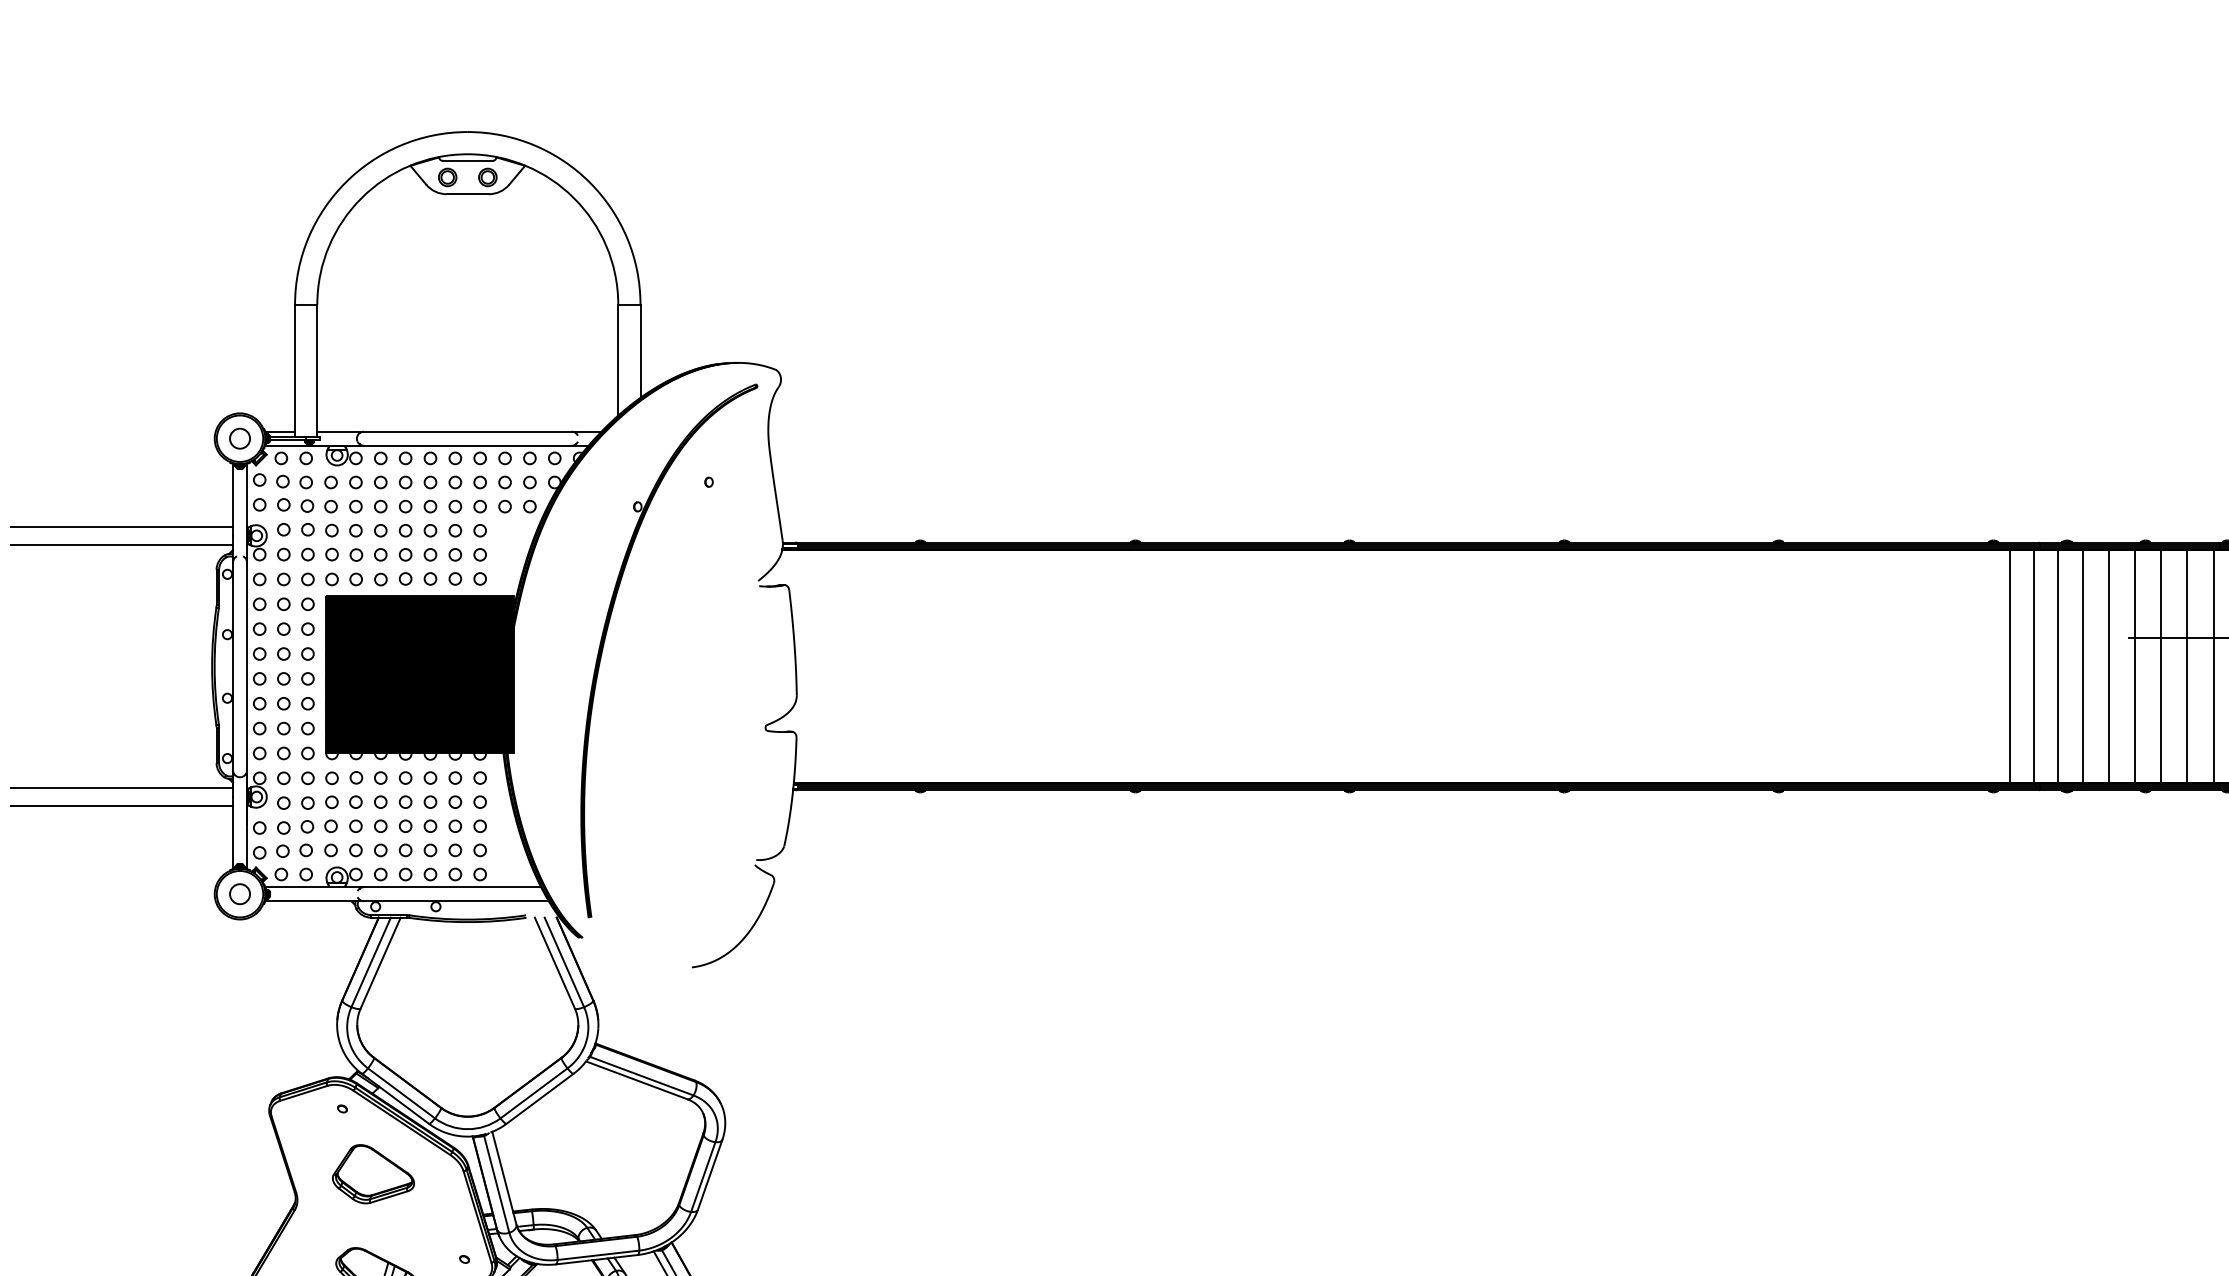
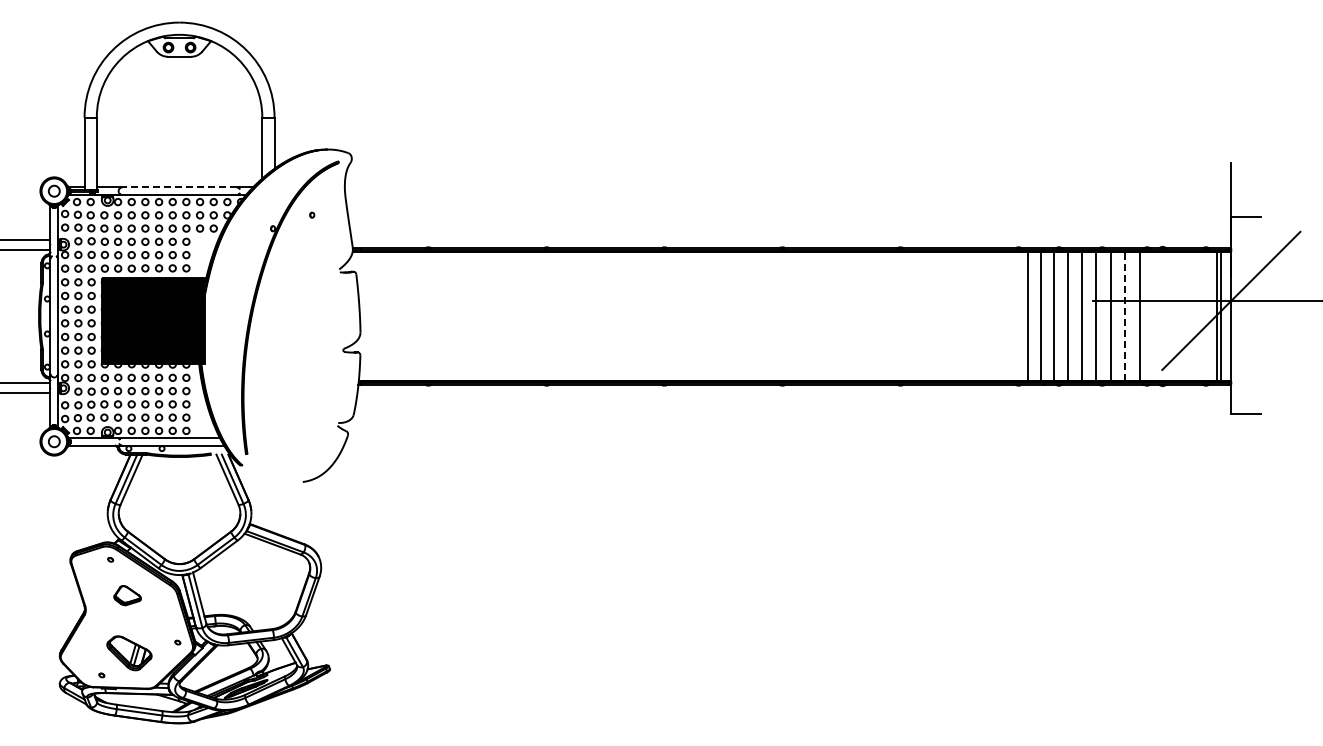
line: (467, 431) -> (179, 187), solid -> dashed
line: (2187, 666) -> (1125, 316), solid -> dashed
part: (373, 1173) -> (127, 595), size x0.6

